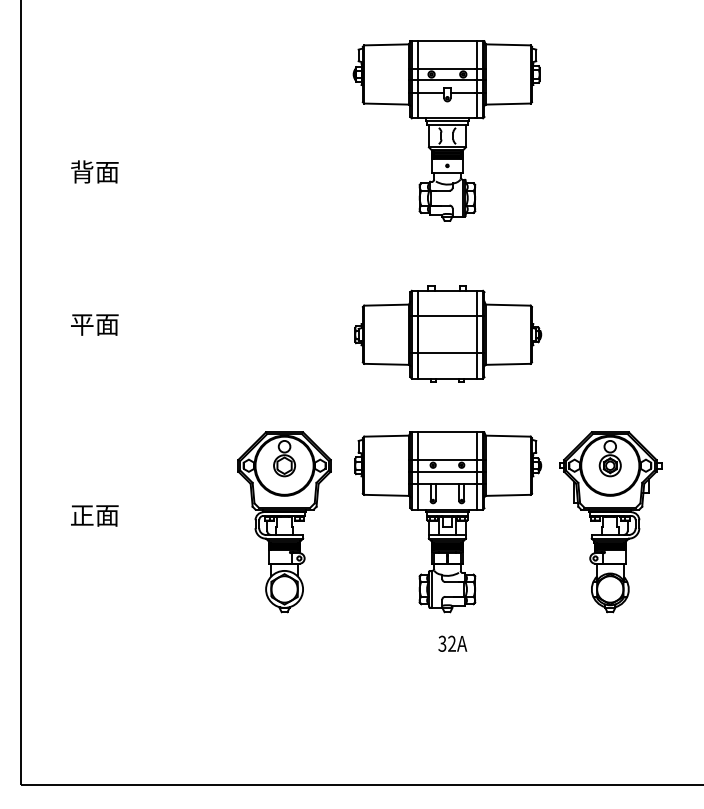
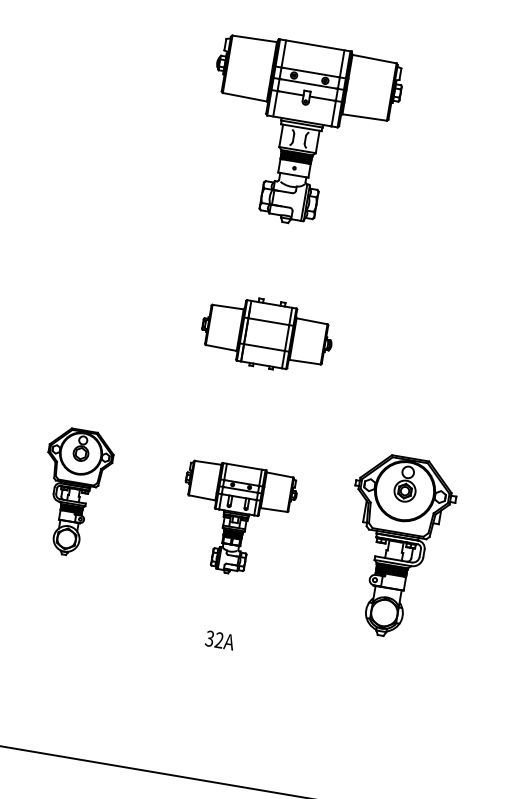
part: (448, 333) -> (267, 333), size x0.7
part: (284, 522) -> (74, 492), size x0.7
part: (448, 522) -> (236, 520), size x0.6

